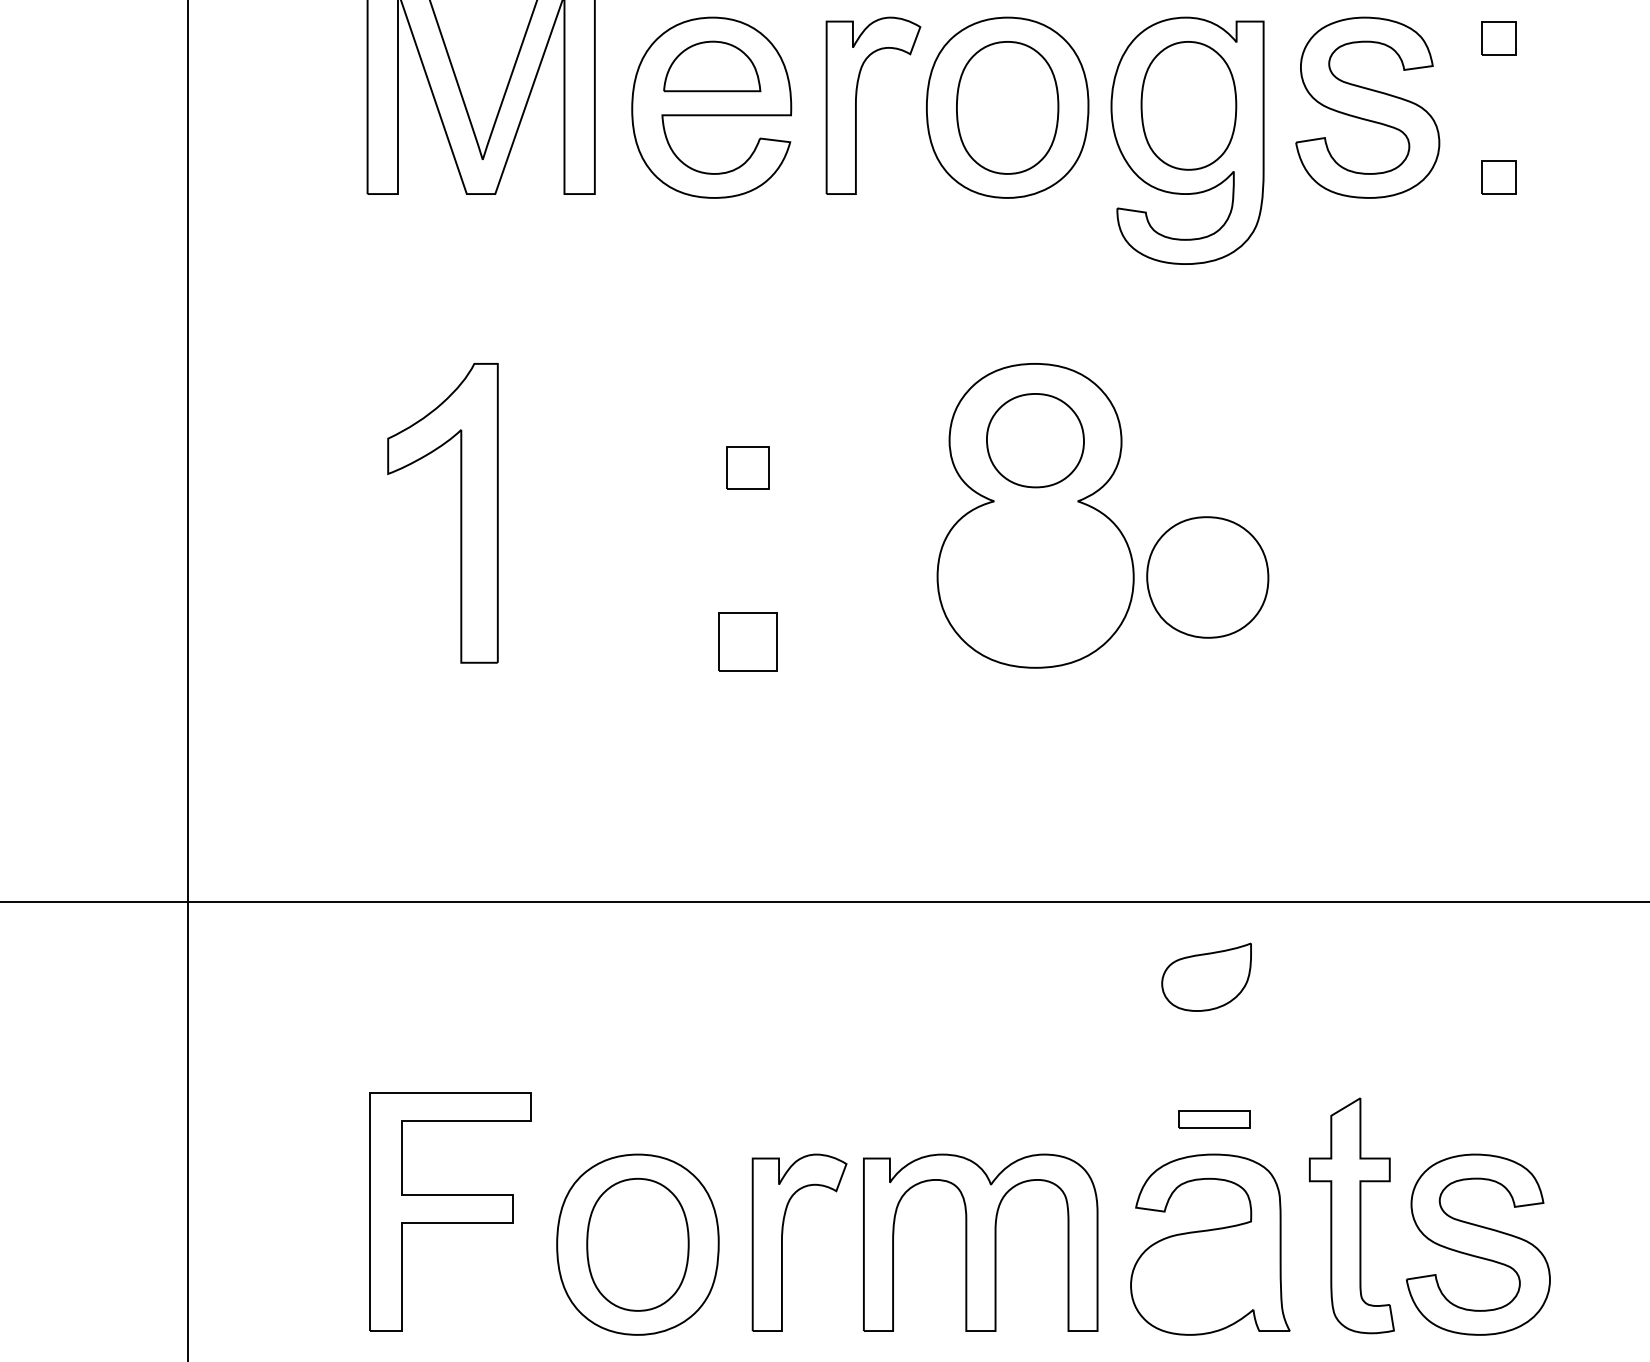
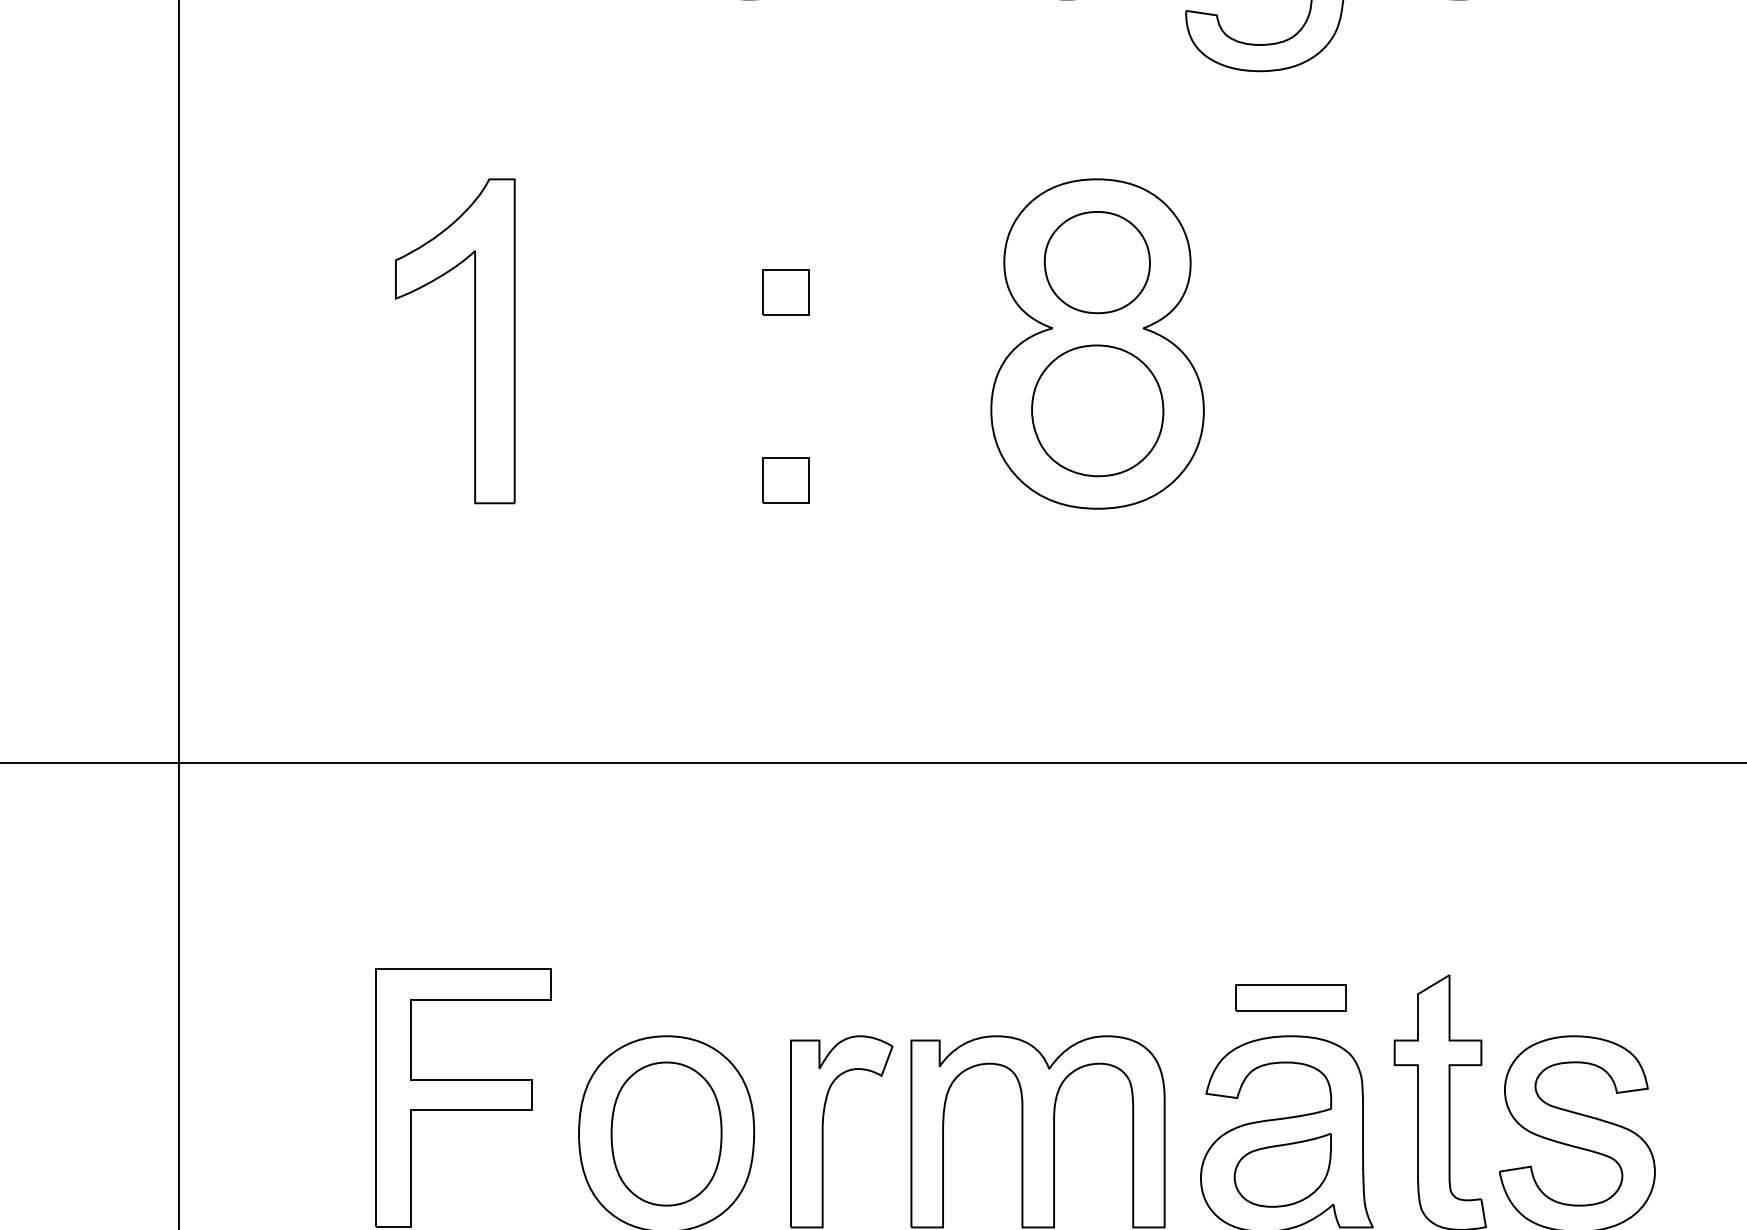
part: (1207, 577) -> (1097, 410), moved
part: (747, 641) -> (785, 480), size x0.71
part: (1206, 976) -> (1282, 1169), moved
part: (1214, 1119) -> (1291, 998), size x1.43

